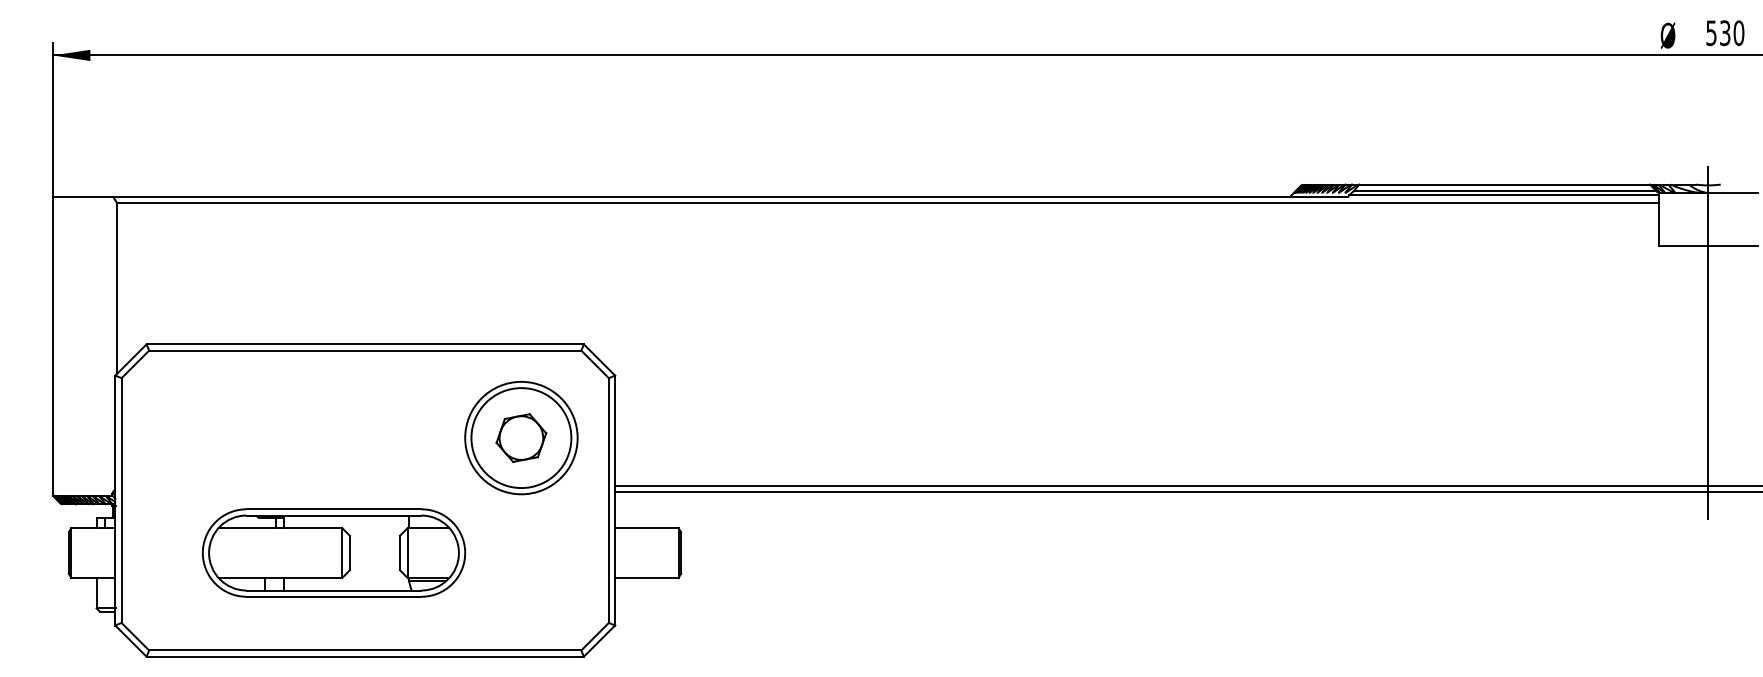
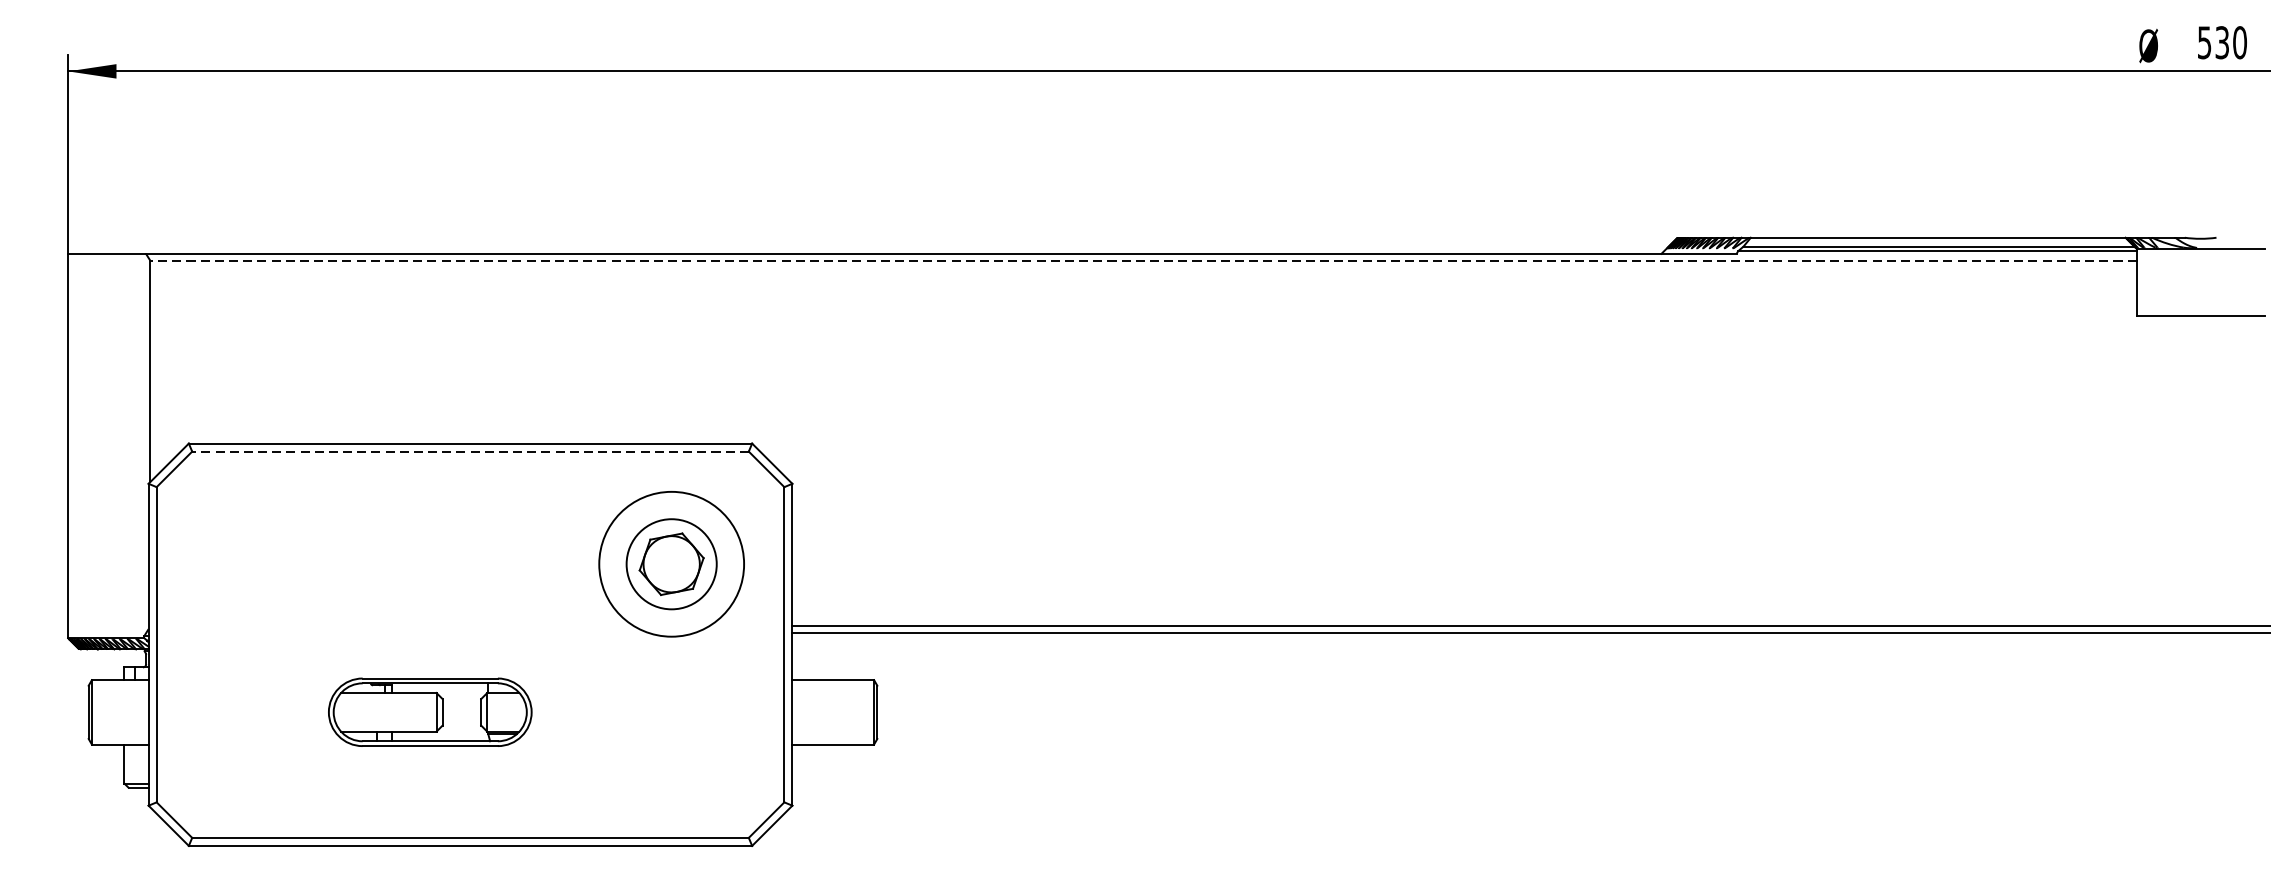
line: (887, 202) -> (1143, 260), solid -> dashed
line: (1708, 342) -> (2200, 441), removed
line: (364, 350) -> (469, 451), solid -> dashed
circle: (521, 438) -> (671, 564), size x0.7
part: (333, 552) -> (429, 711), size x0.6

